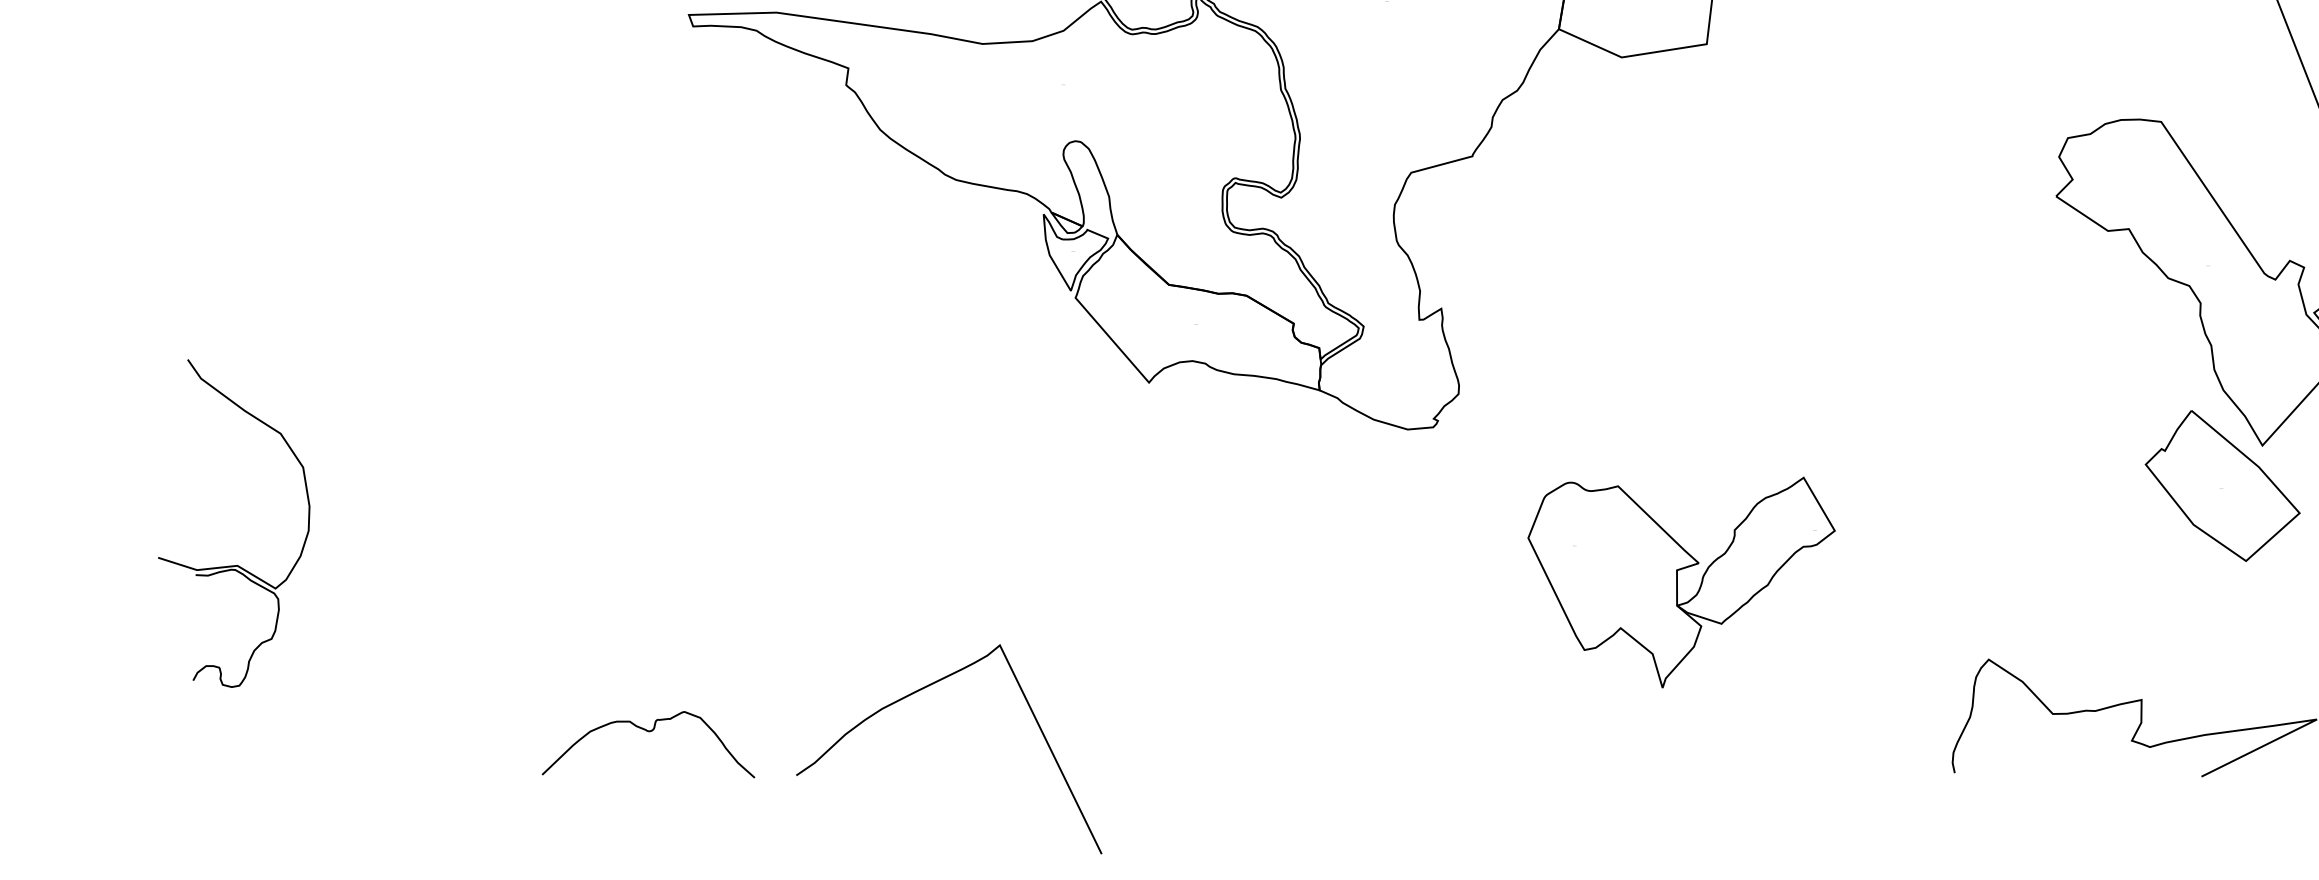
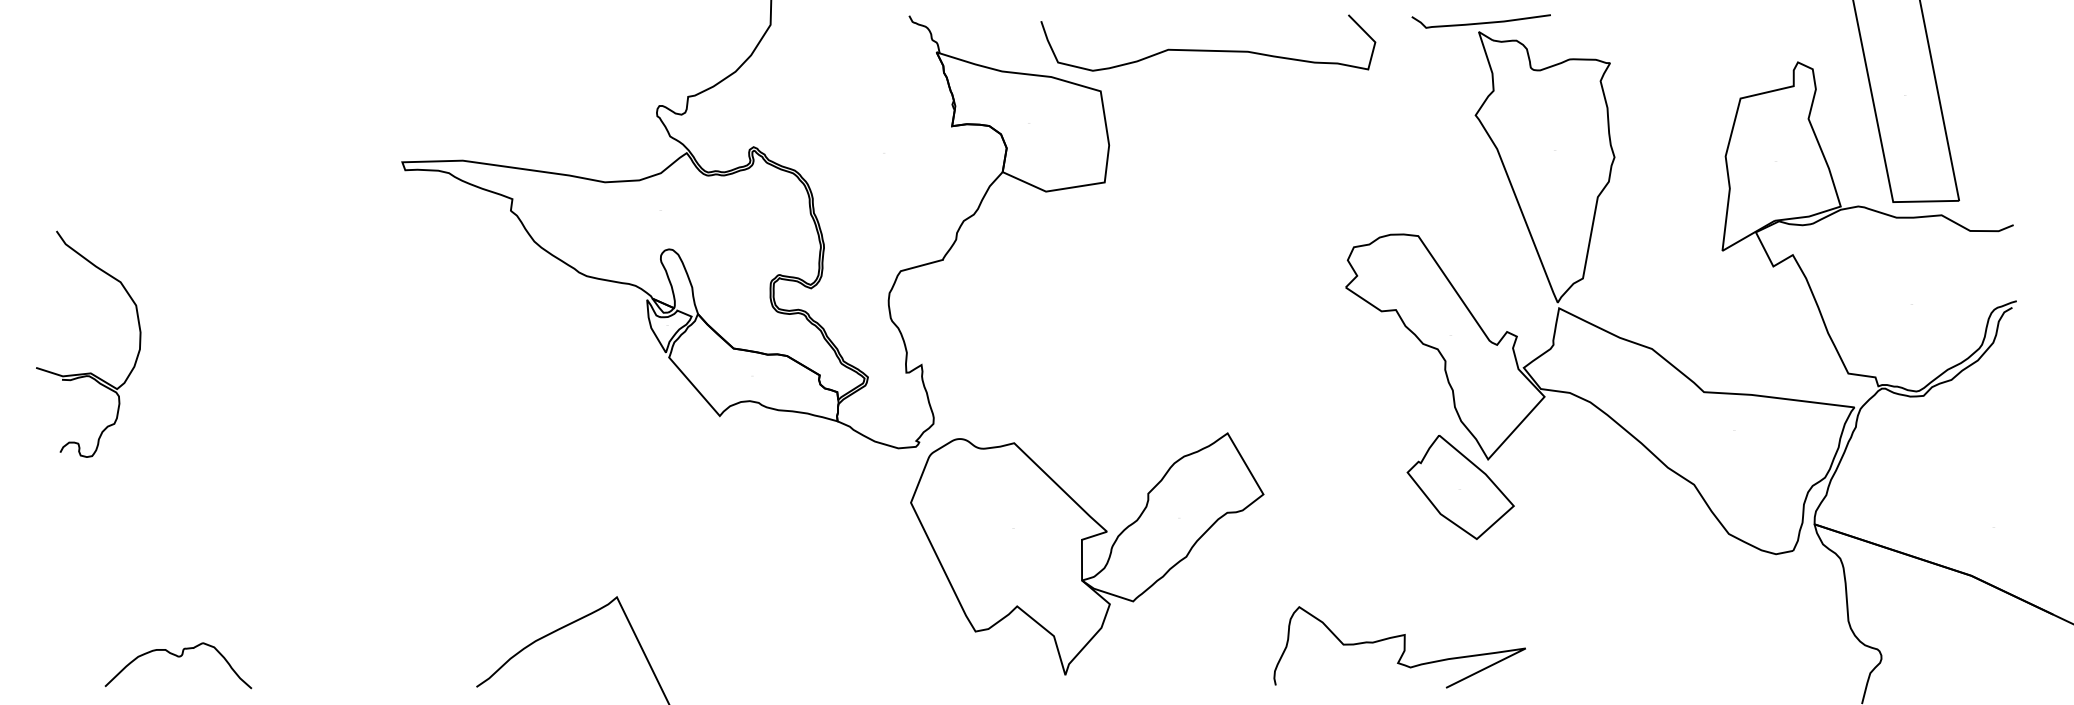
part: (234, 564) -> (88, 372), moved
part: (1681, 581) -> (1087, 553), size x1.67
curve: (648, 732) -> (178, 657), moved

